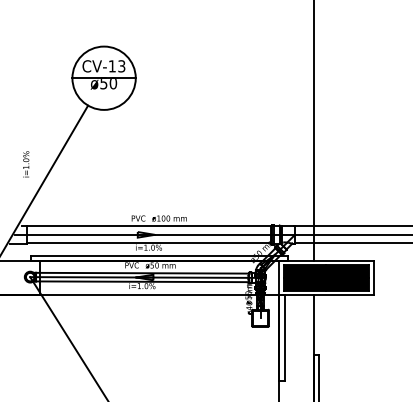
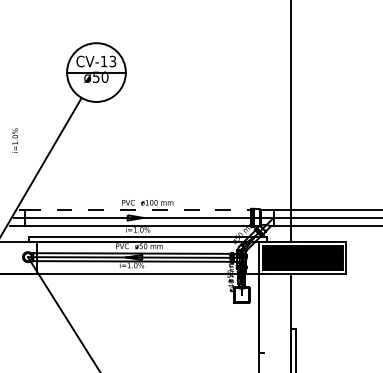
text: (25, 164) -> (14, 140), moved
line: (149, 225) -> (138, 209), solid -> dashed
line: (284, 337) -> (263, 313), removed

